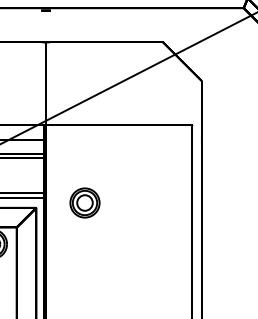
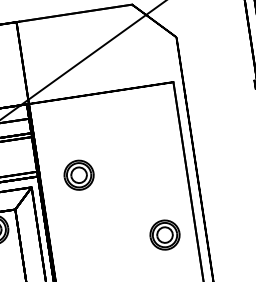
part: (160, 274) -> (164, 234), added

